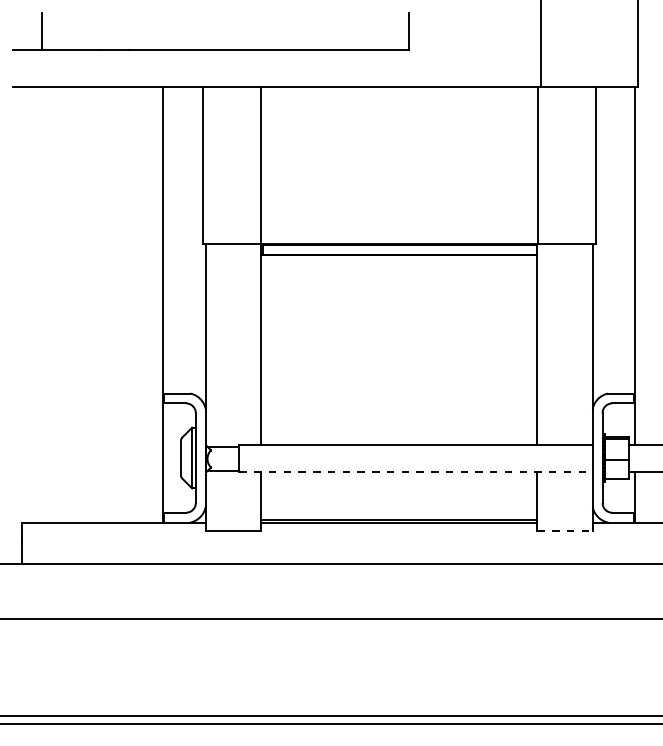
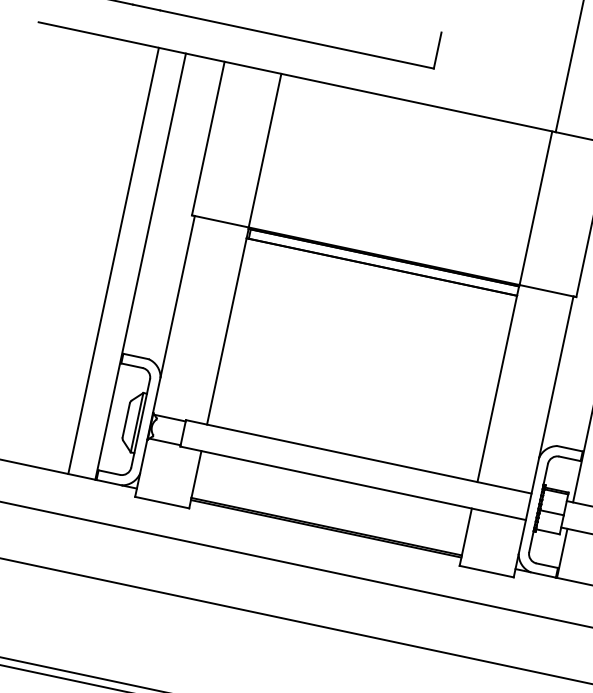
line: (135, 304) -> (113, 260), added
line: (416, 472) -> (353, 483), dashed -> solid
line: (565, 531) -> (487, 572), dashed -> solid

